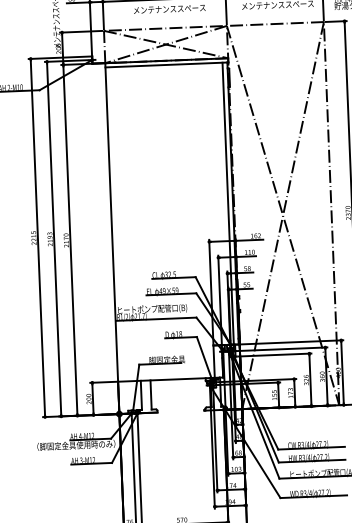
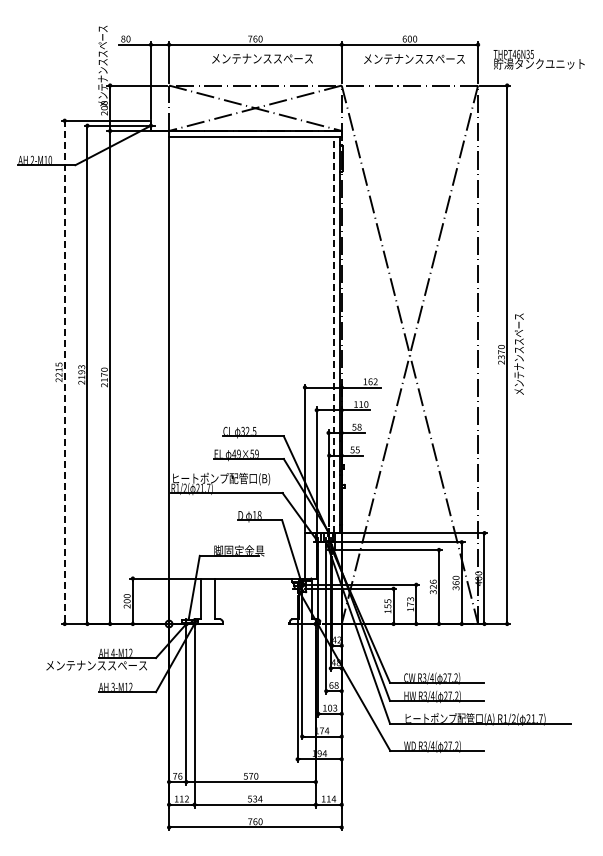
line: (228, 203) -> (333, 334), solid -> dashed
line: (37, 237) -> (64, 371), solid -> dashed
text: (73, 445) -> (103, 665), （脚固定金具使用時のみ） -> メンテナンススペース

